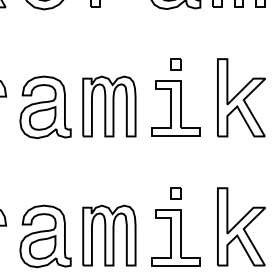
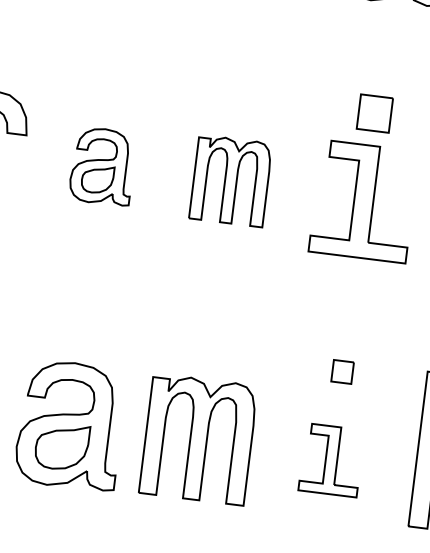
part: (175, 64) -> (373, 113), size x1.6
part: (45, 106) -> (102, 164), size x0.6
part: (109, 106) -> (231, 180), size x0.7
part: (175, 237) -> (330, 459), size x0.6

